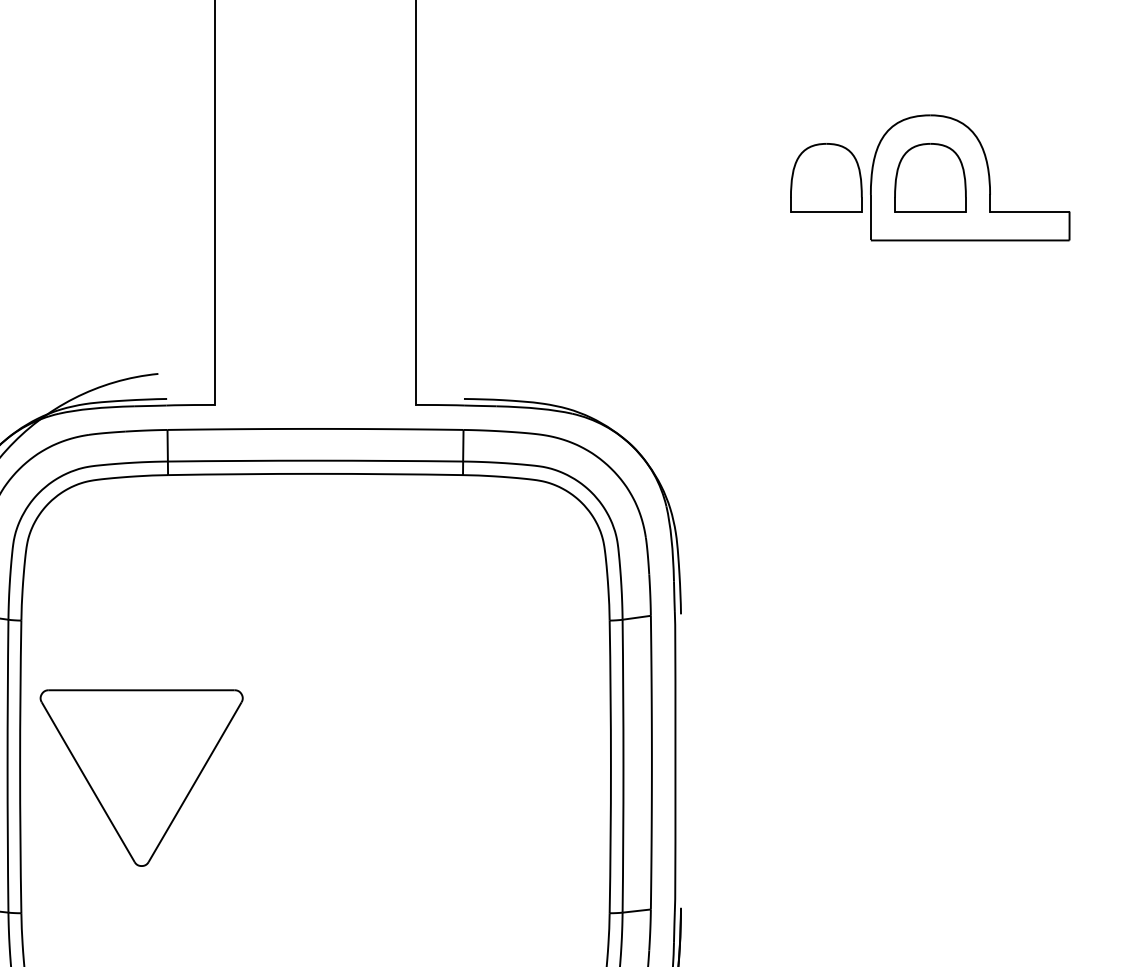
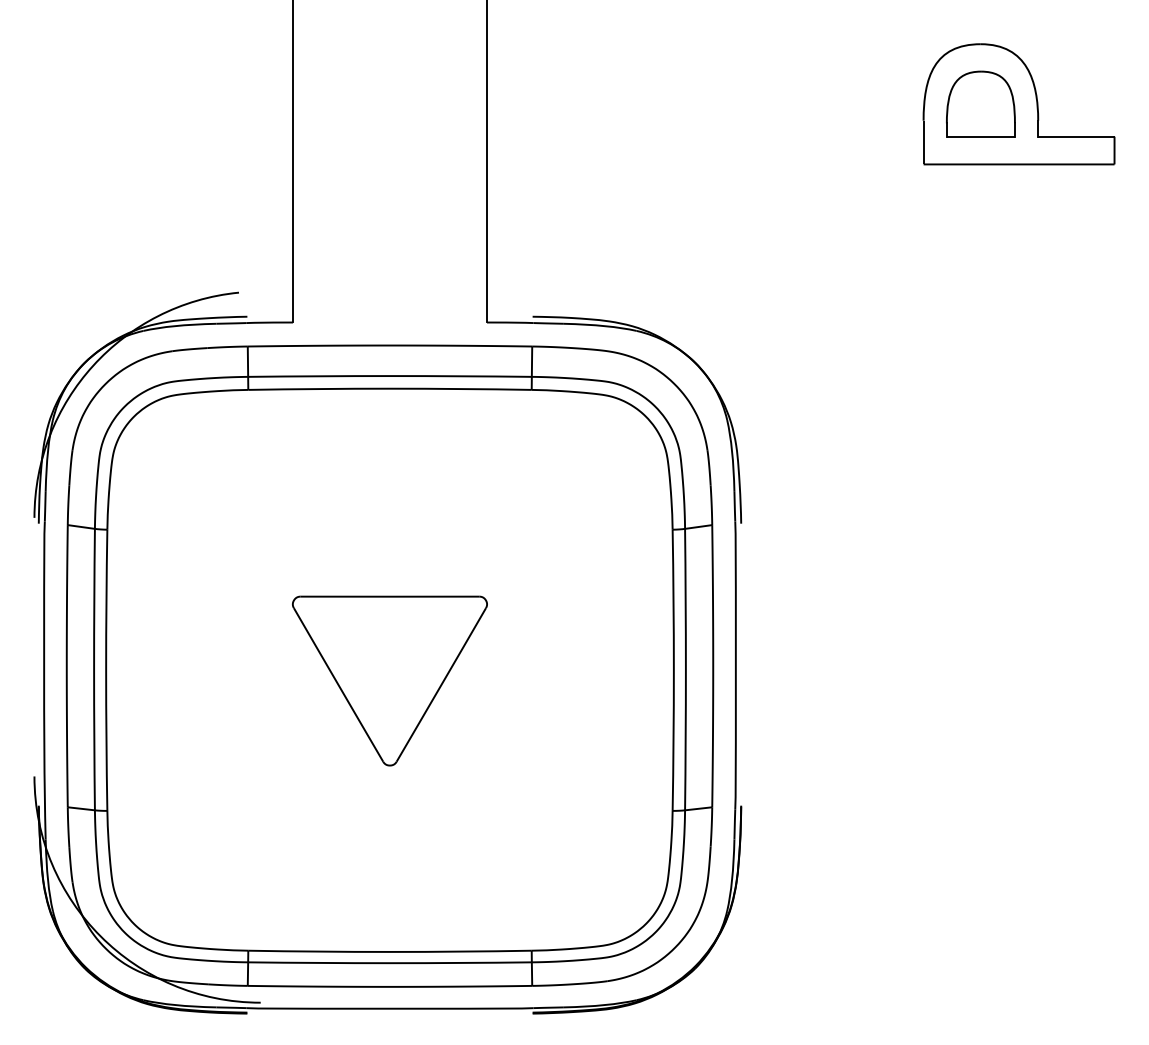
part: (825, 177) -> (880, 103), removed
part: (141, 777) -> (389, 680), moved

